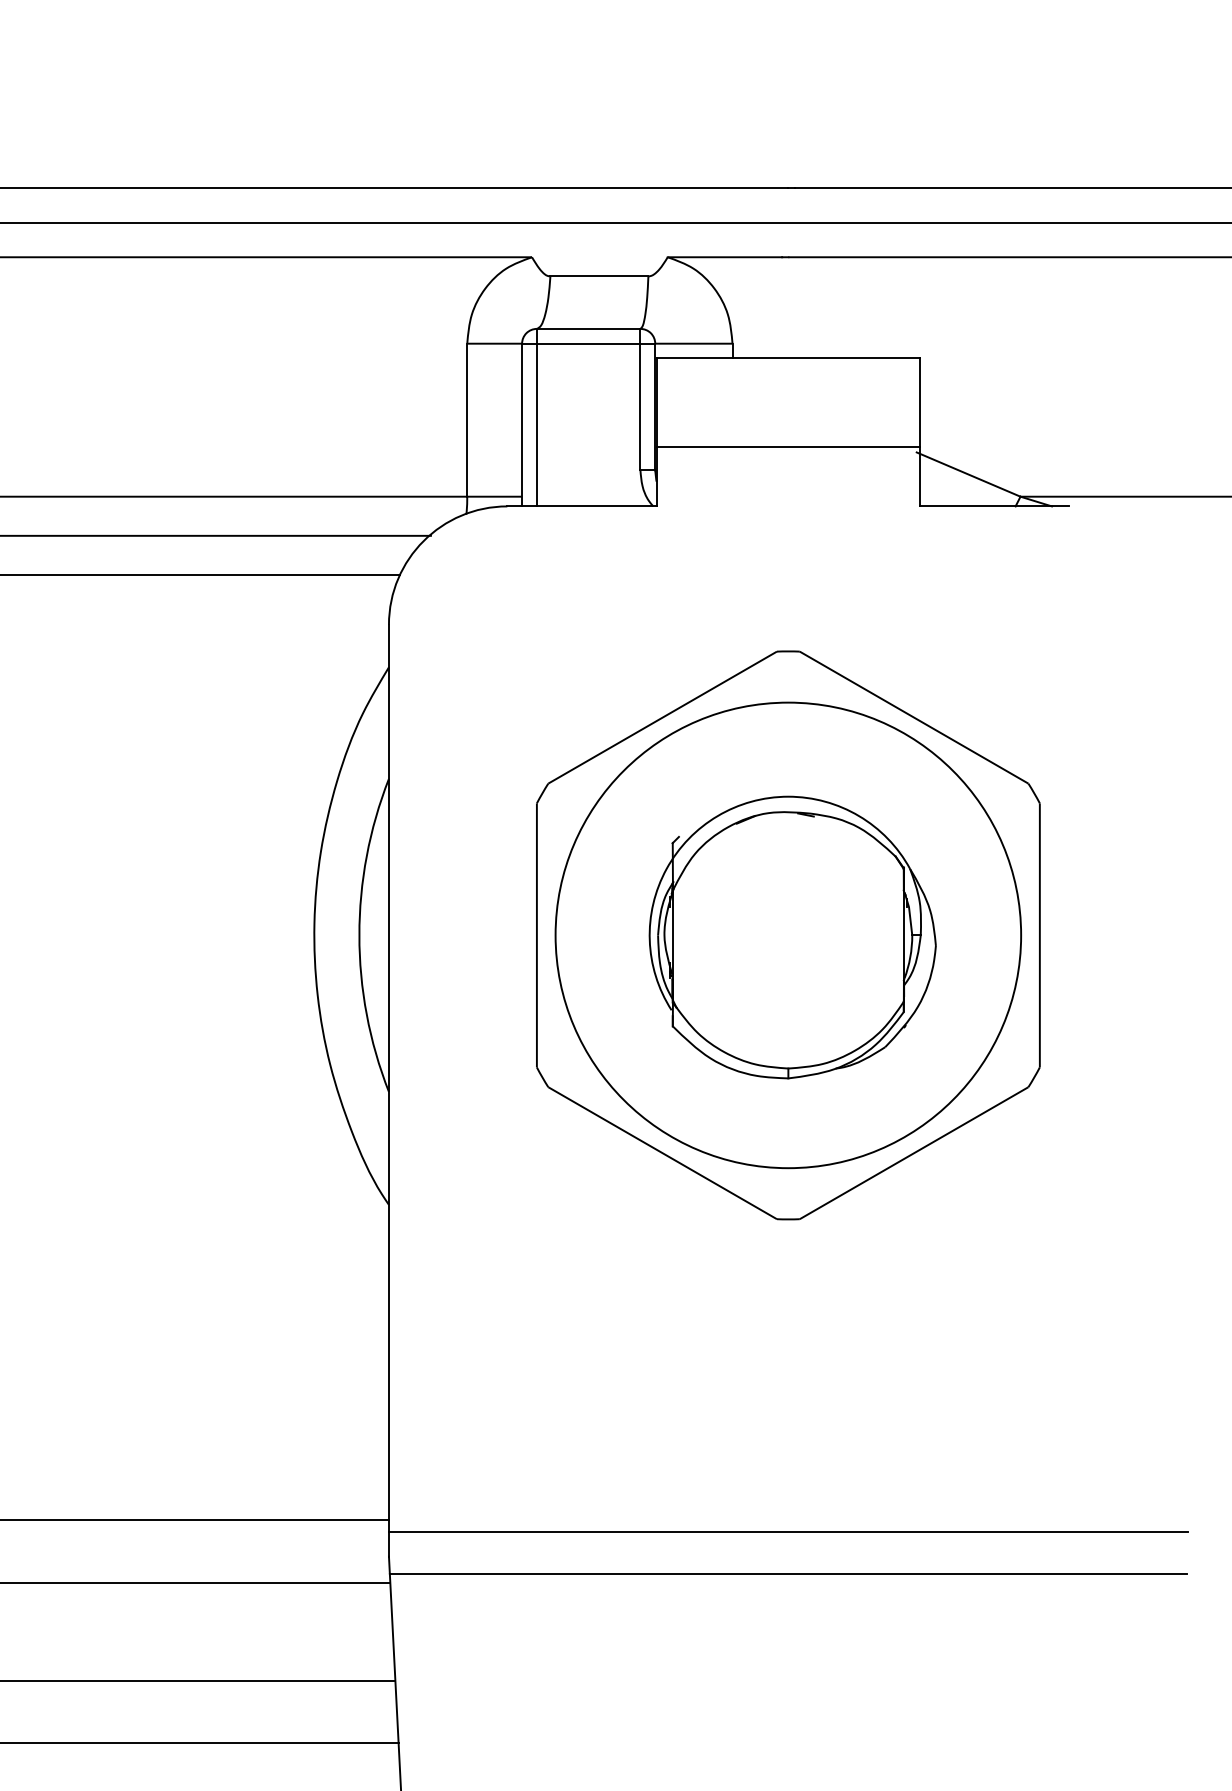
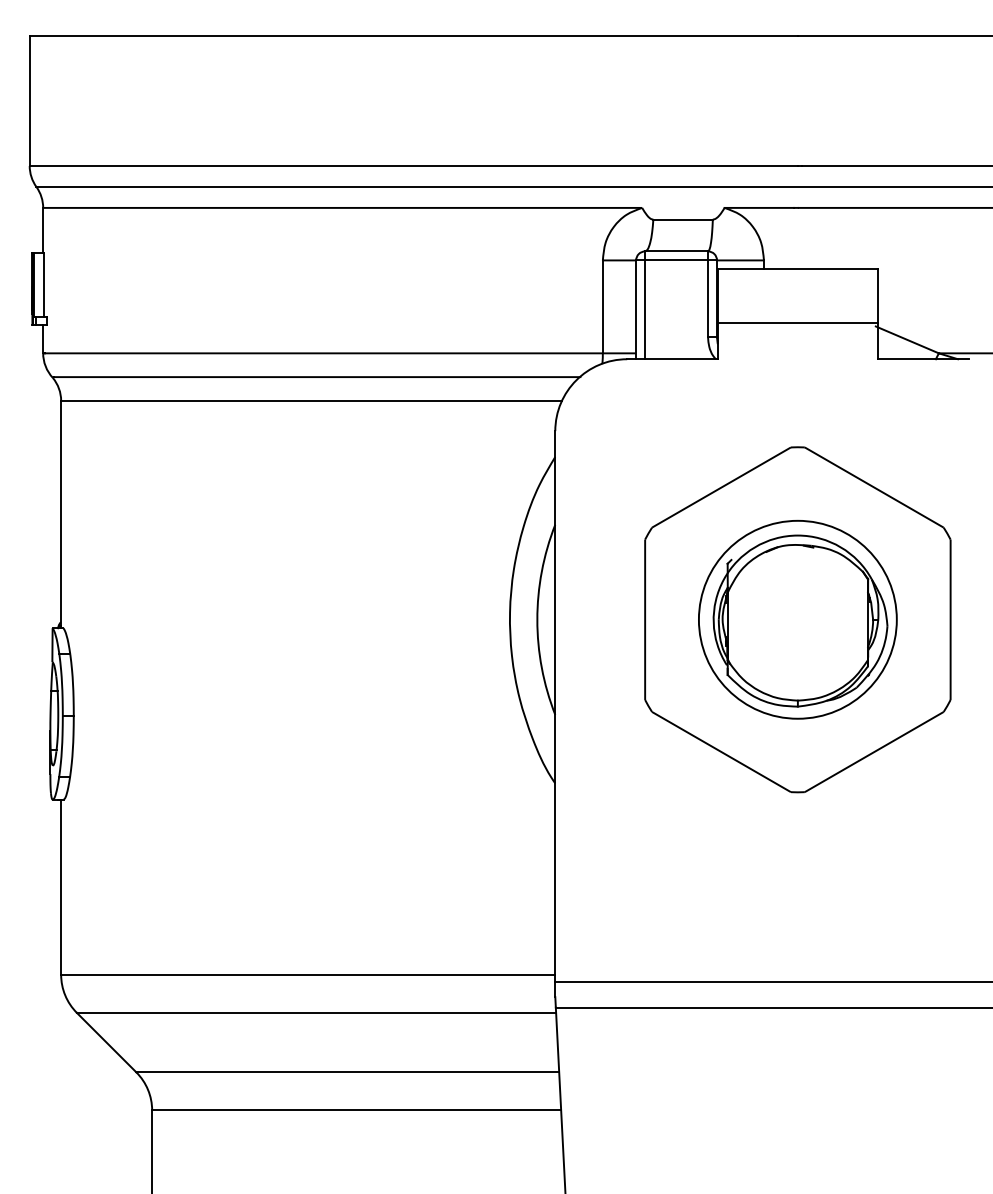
circle: (787, 934) -> (797, 619), size x0.7

